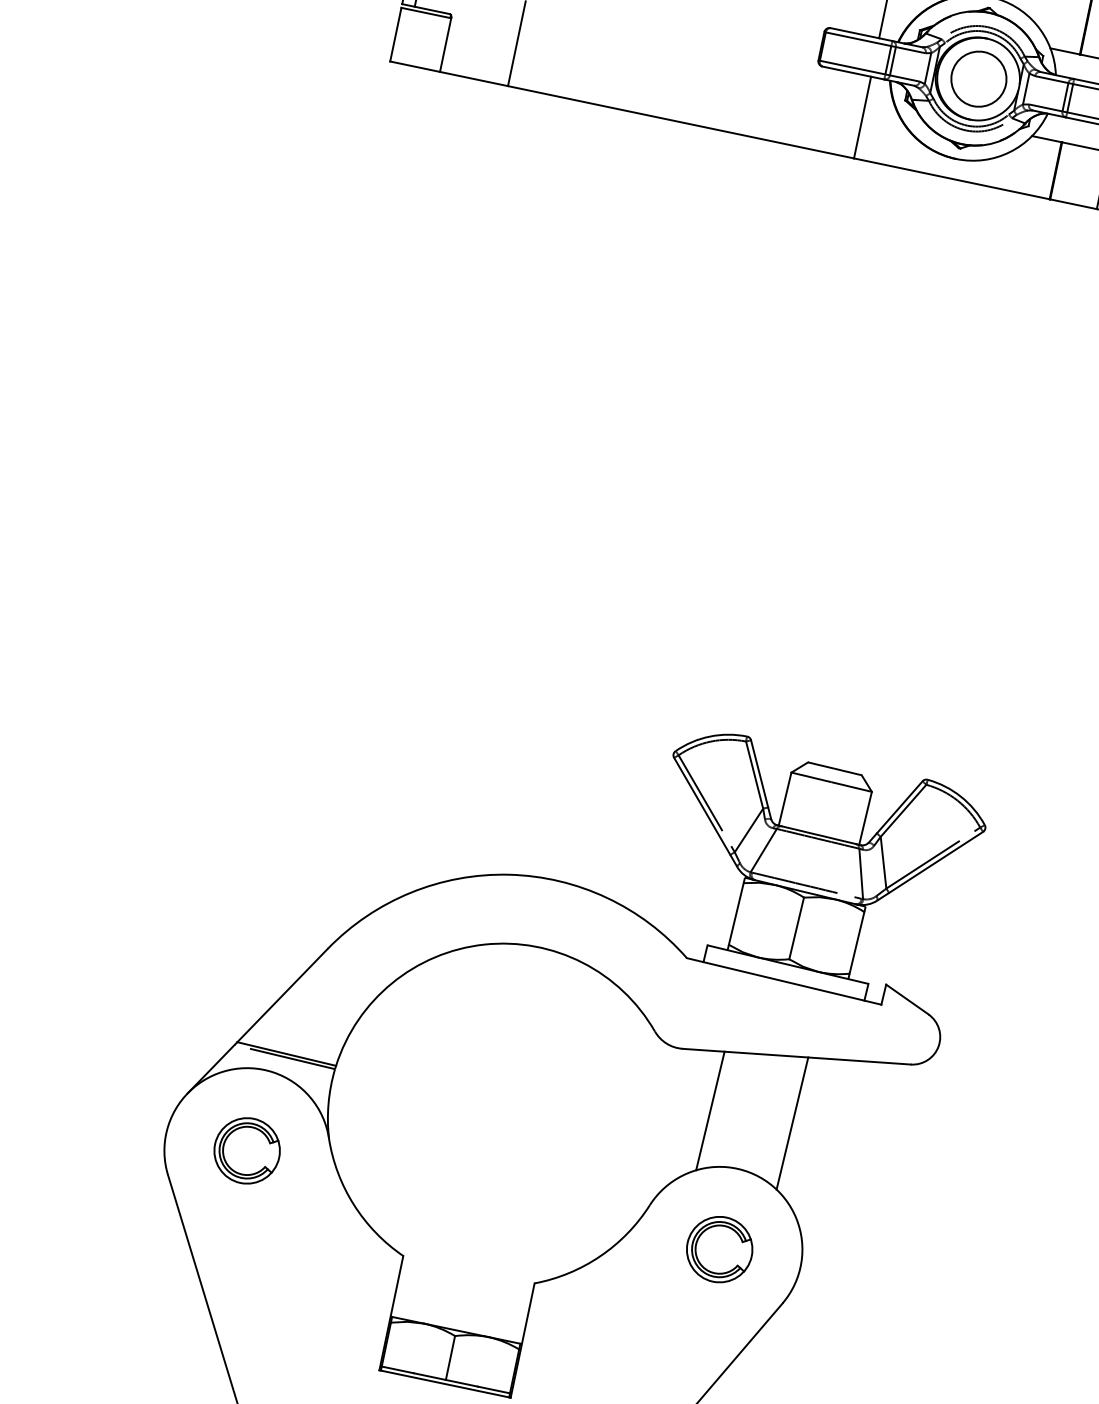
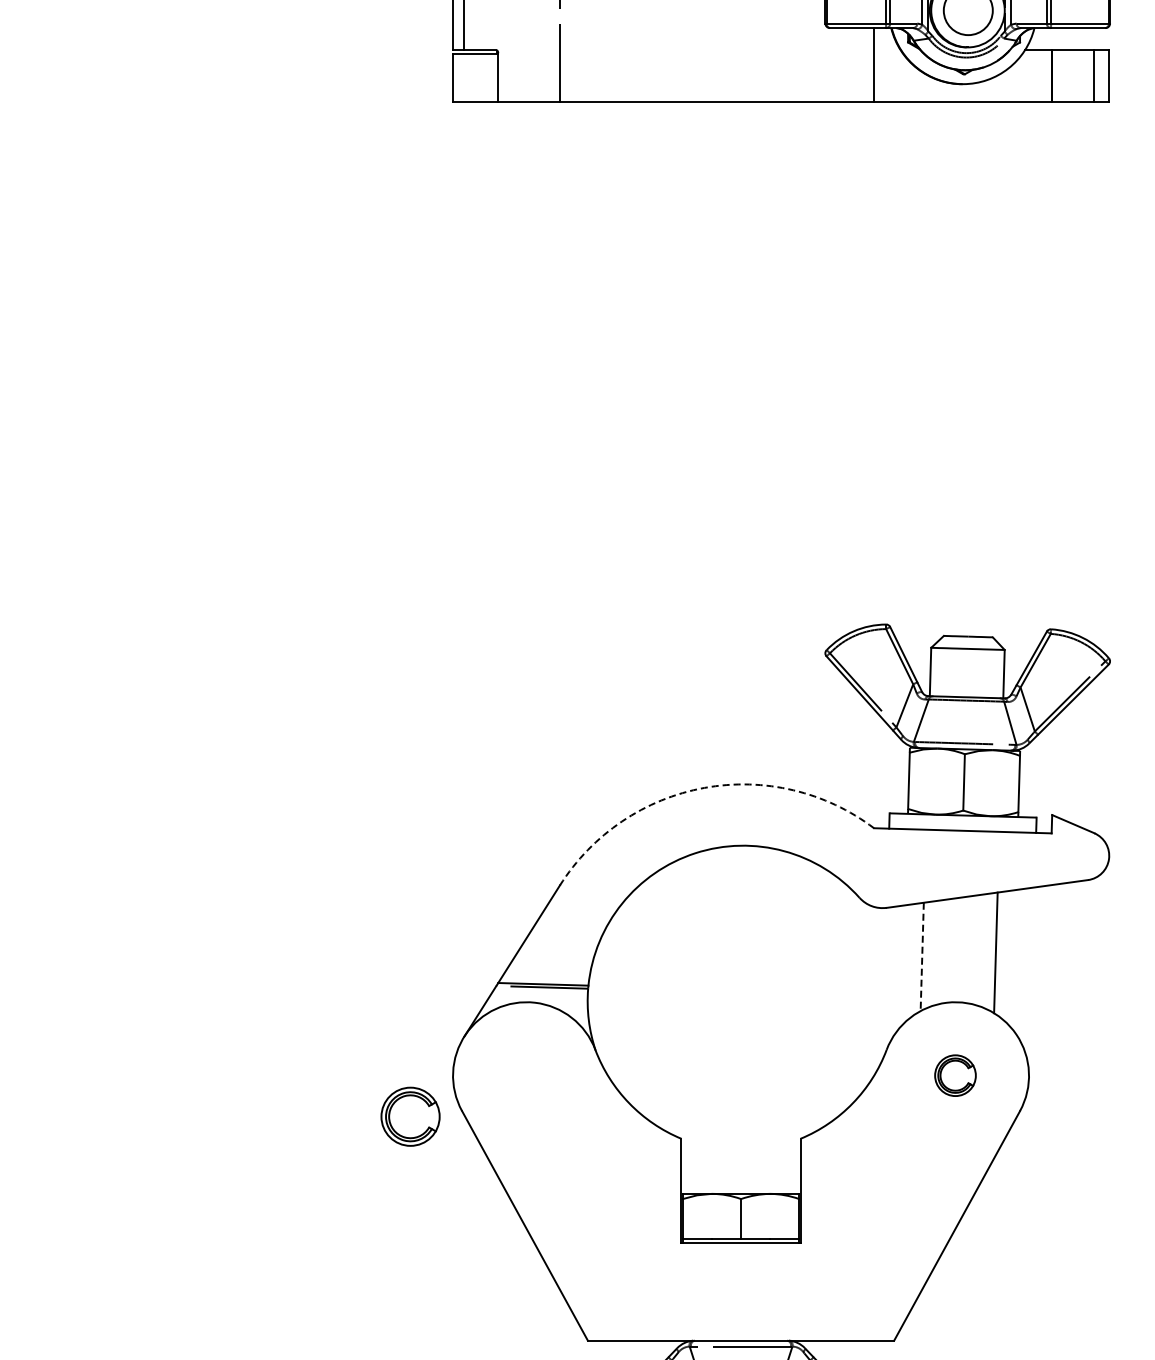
arc: (509, 874) -> (704, 787), solid -> dashed
line: (710, 1111) -> (922, 957), solid -> dashed
part: (247, 1150) -> (410, 1116), moved
part: (719, 1249) -> (955, 1075), size x0.7

